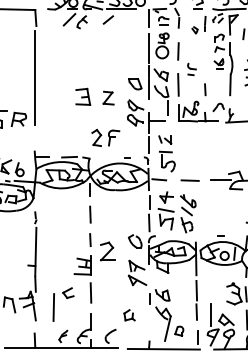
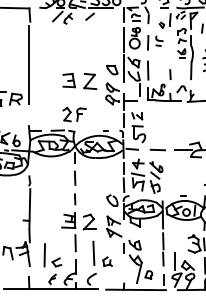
part: (191, 69) -> (158, 41), moved
part: (108, 98) -> (90, 81), size x1.43
part: (105, 137) -> (74, 114), moved
part: (107, 251) -> (89, 222), moved
part: (68, 292) -> (56, 261), moved
line: (112, 305) -> (93, 253), added

